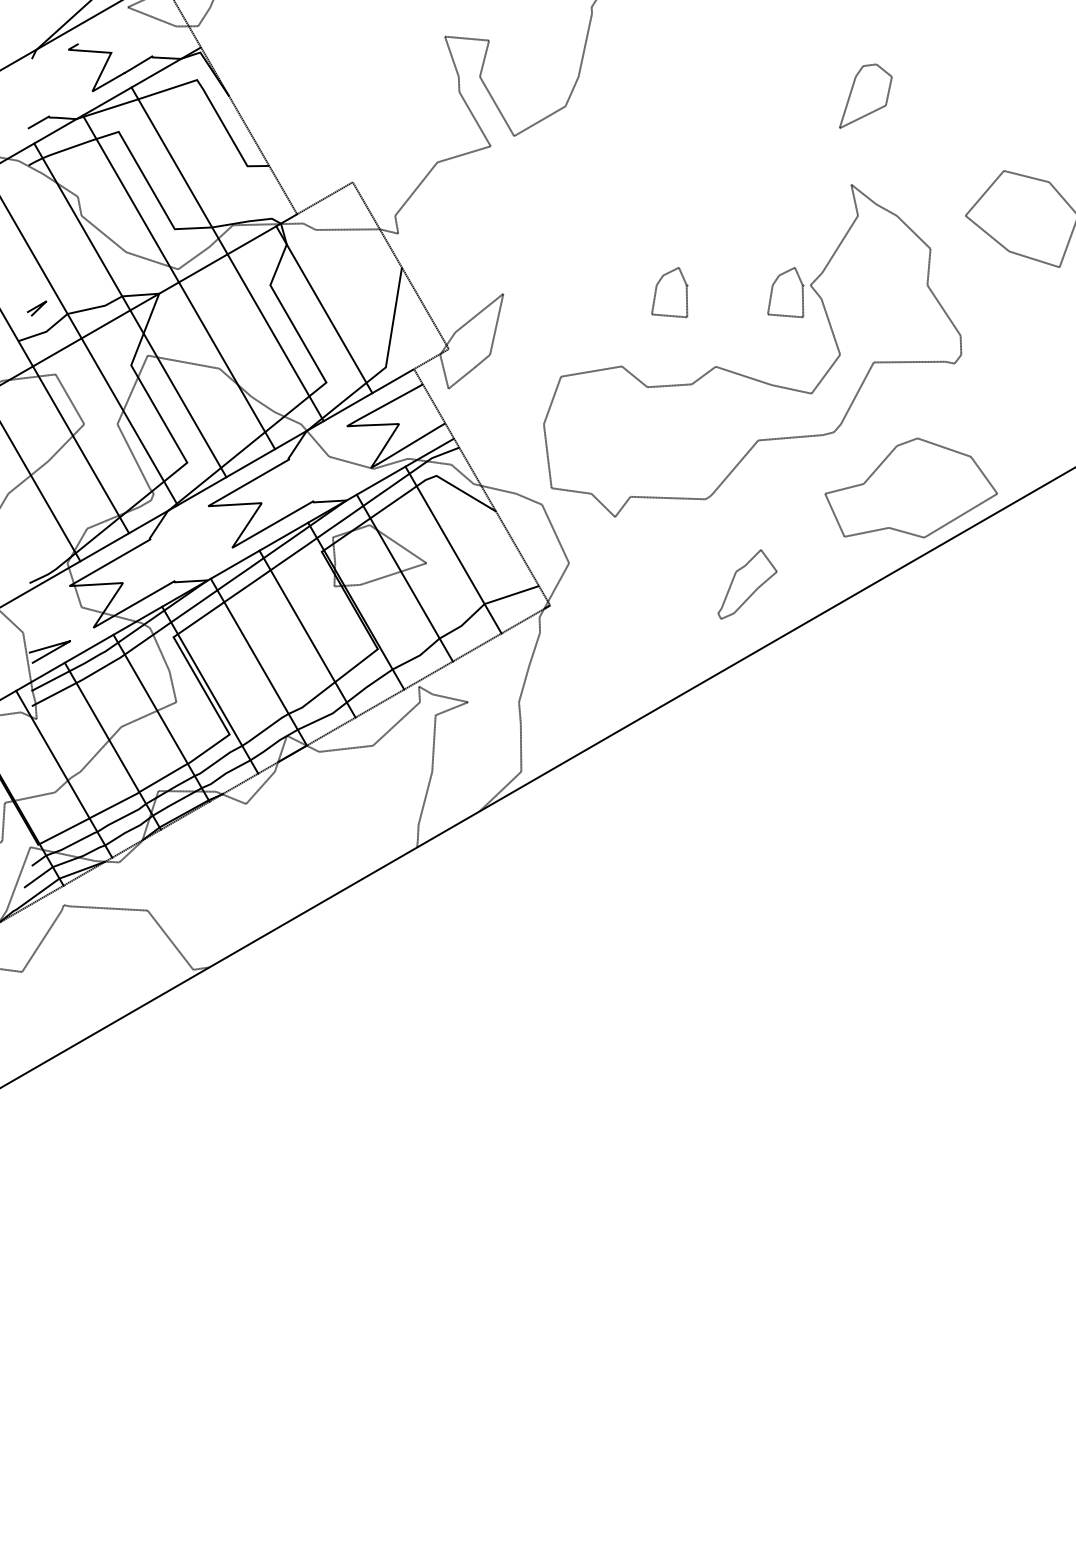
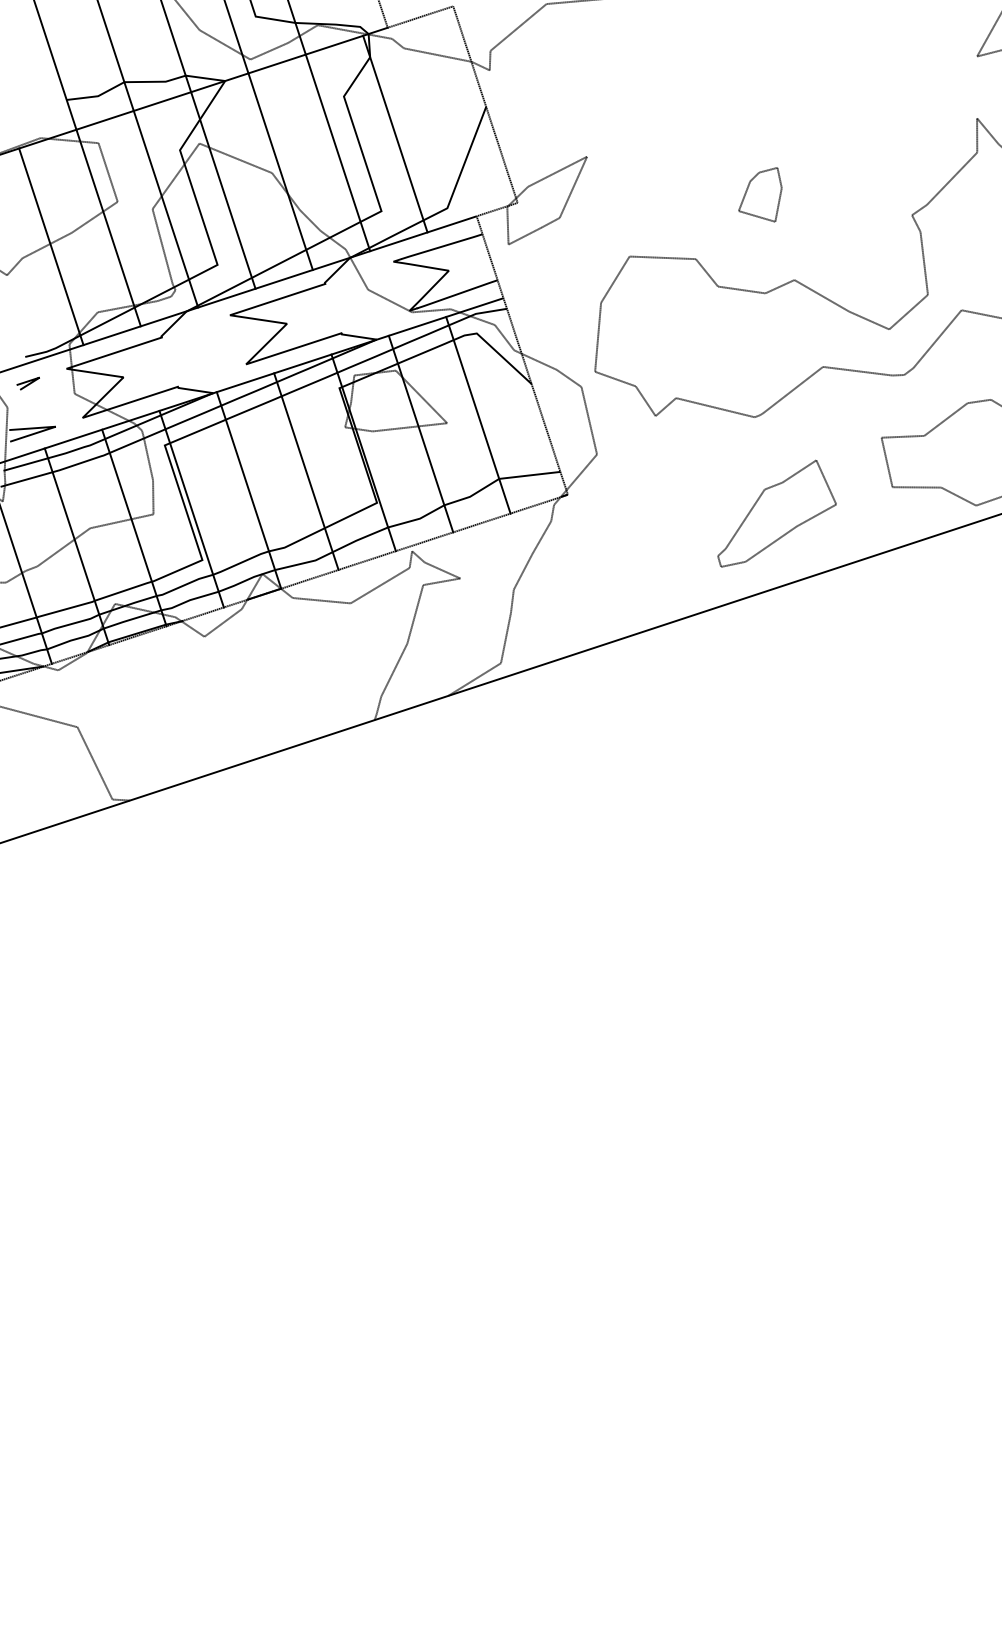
part: (785, 292) -> (884, 217), removed
curve: (36, 308) -> (27, 382), moved
part: (747, 584) -> (779, 516), size x1.67

